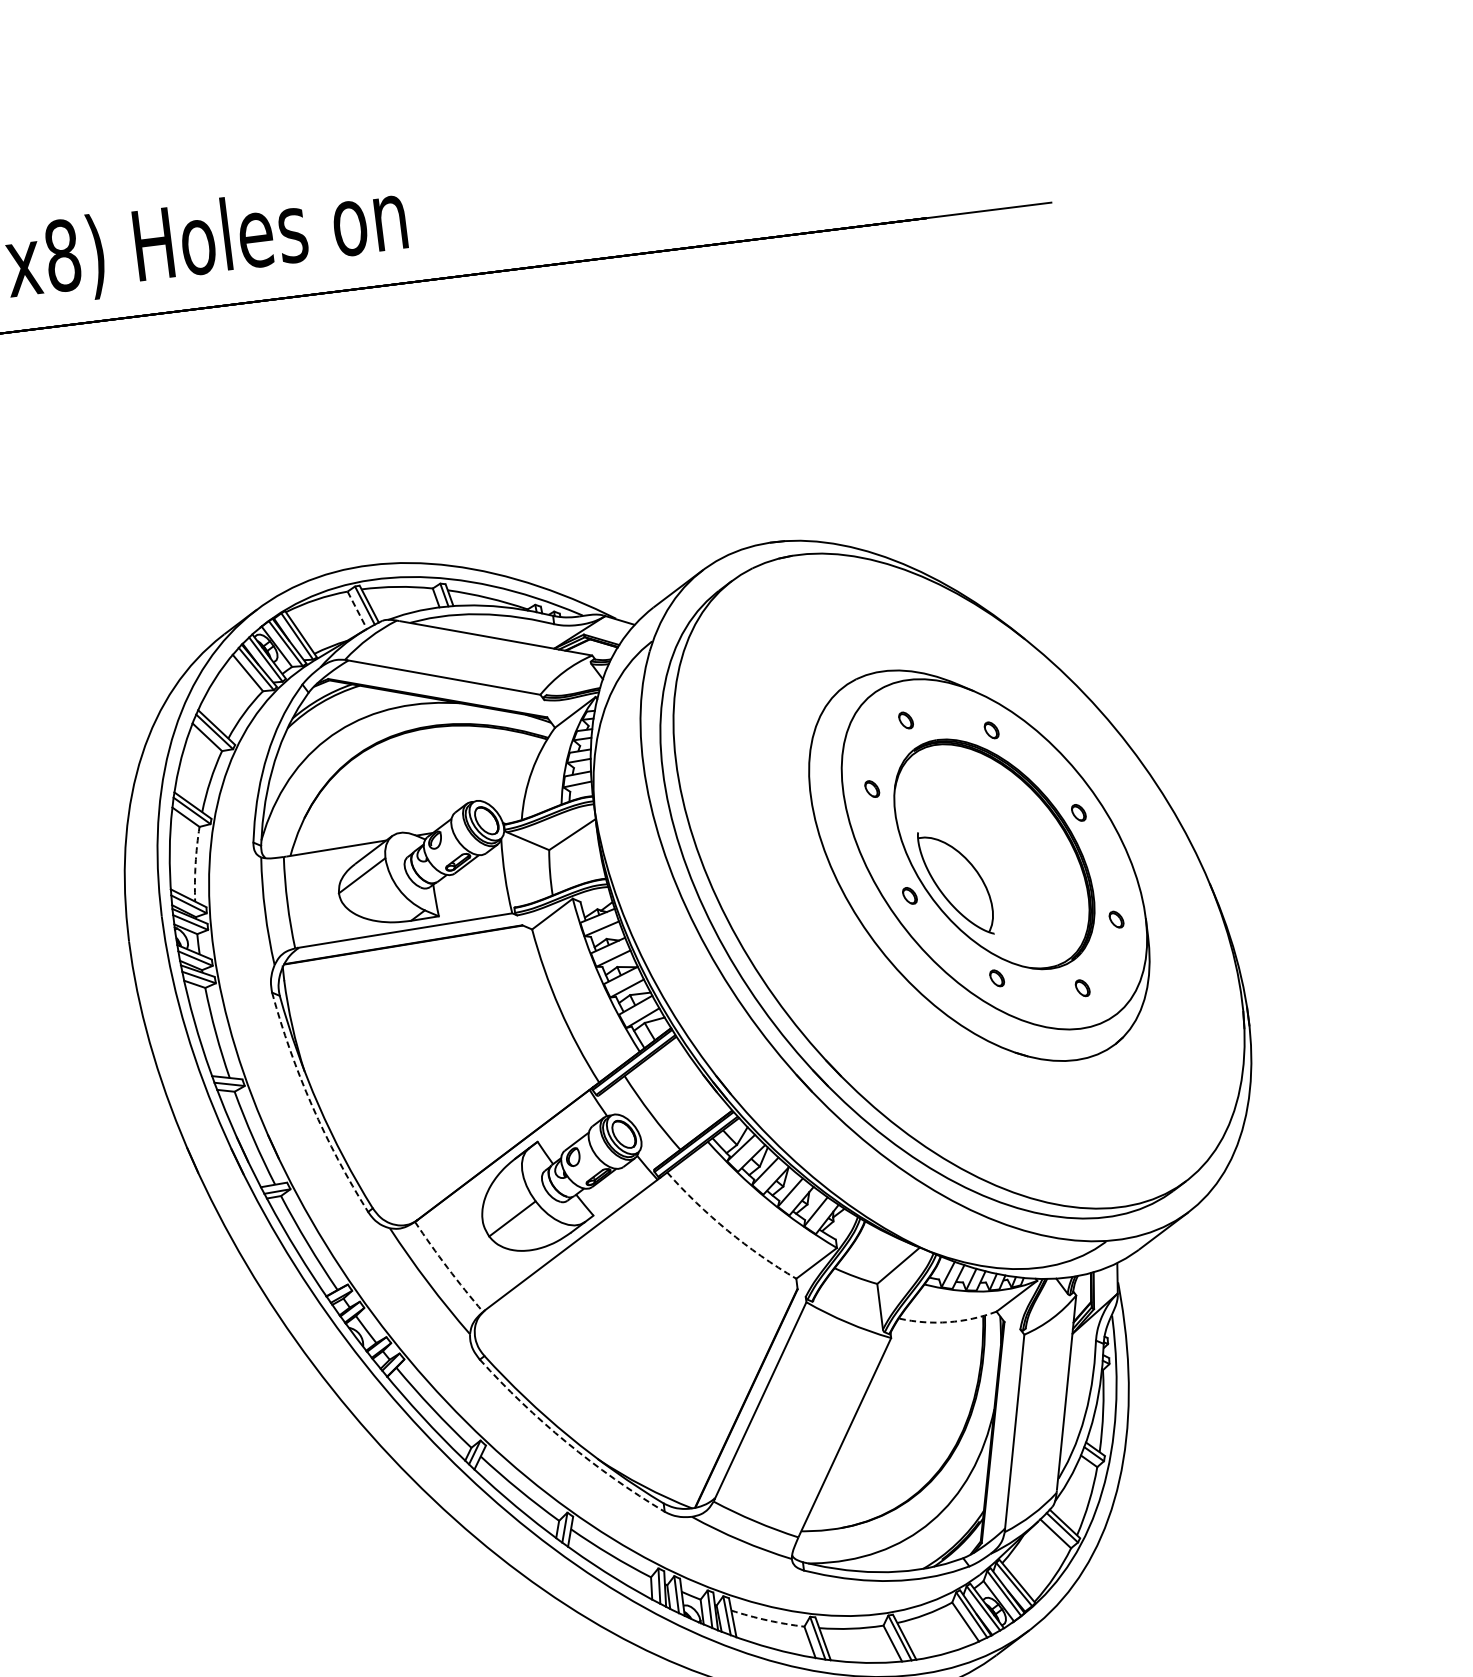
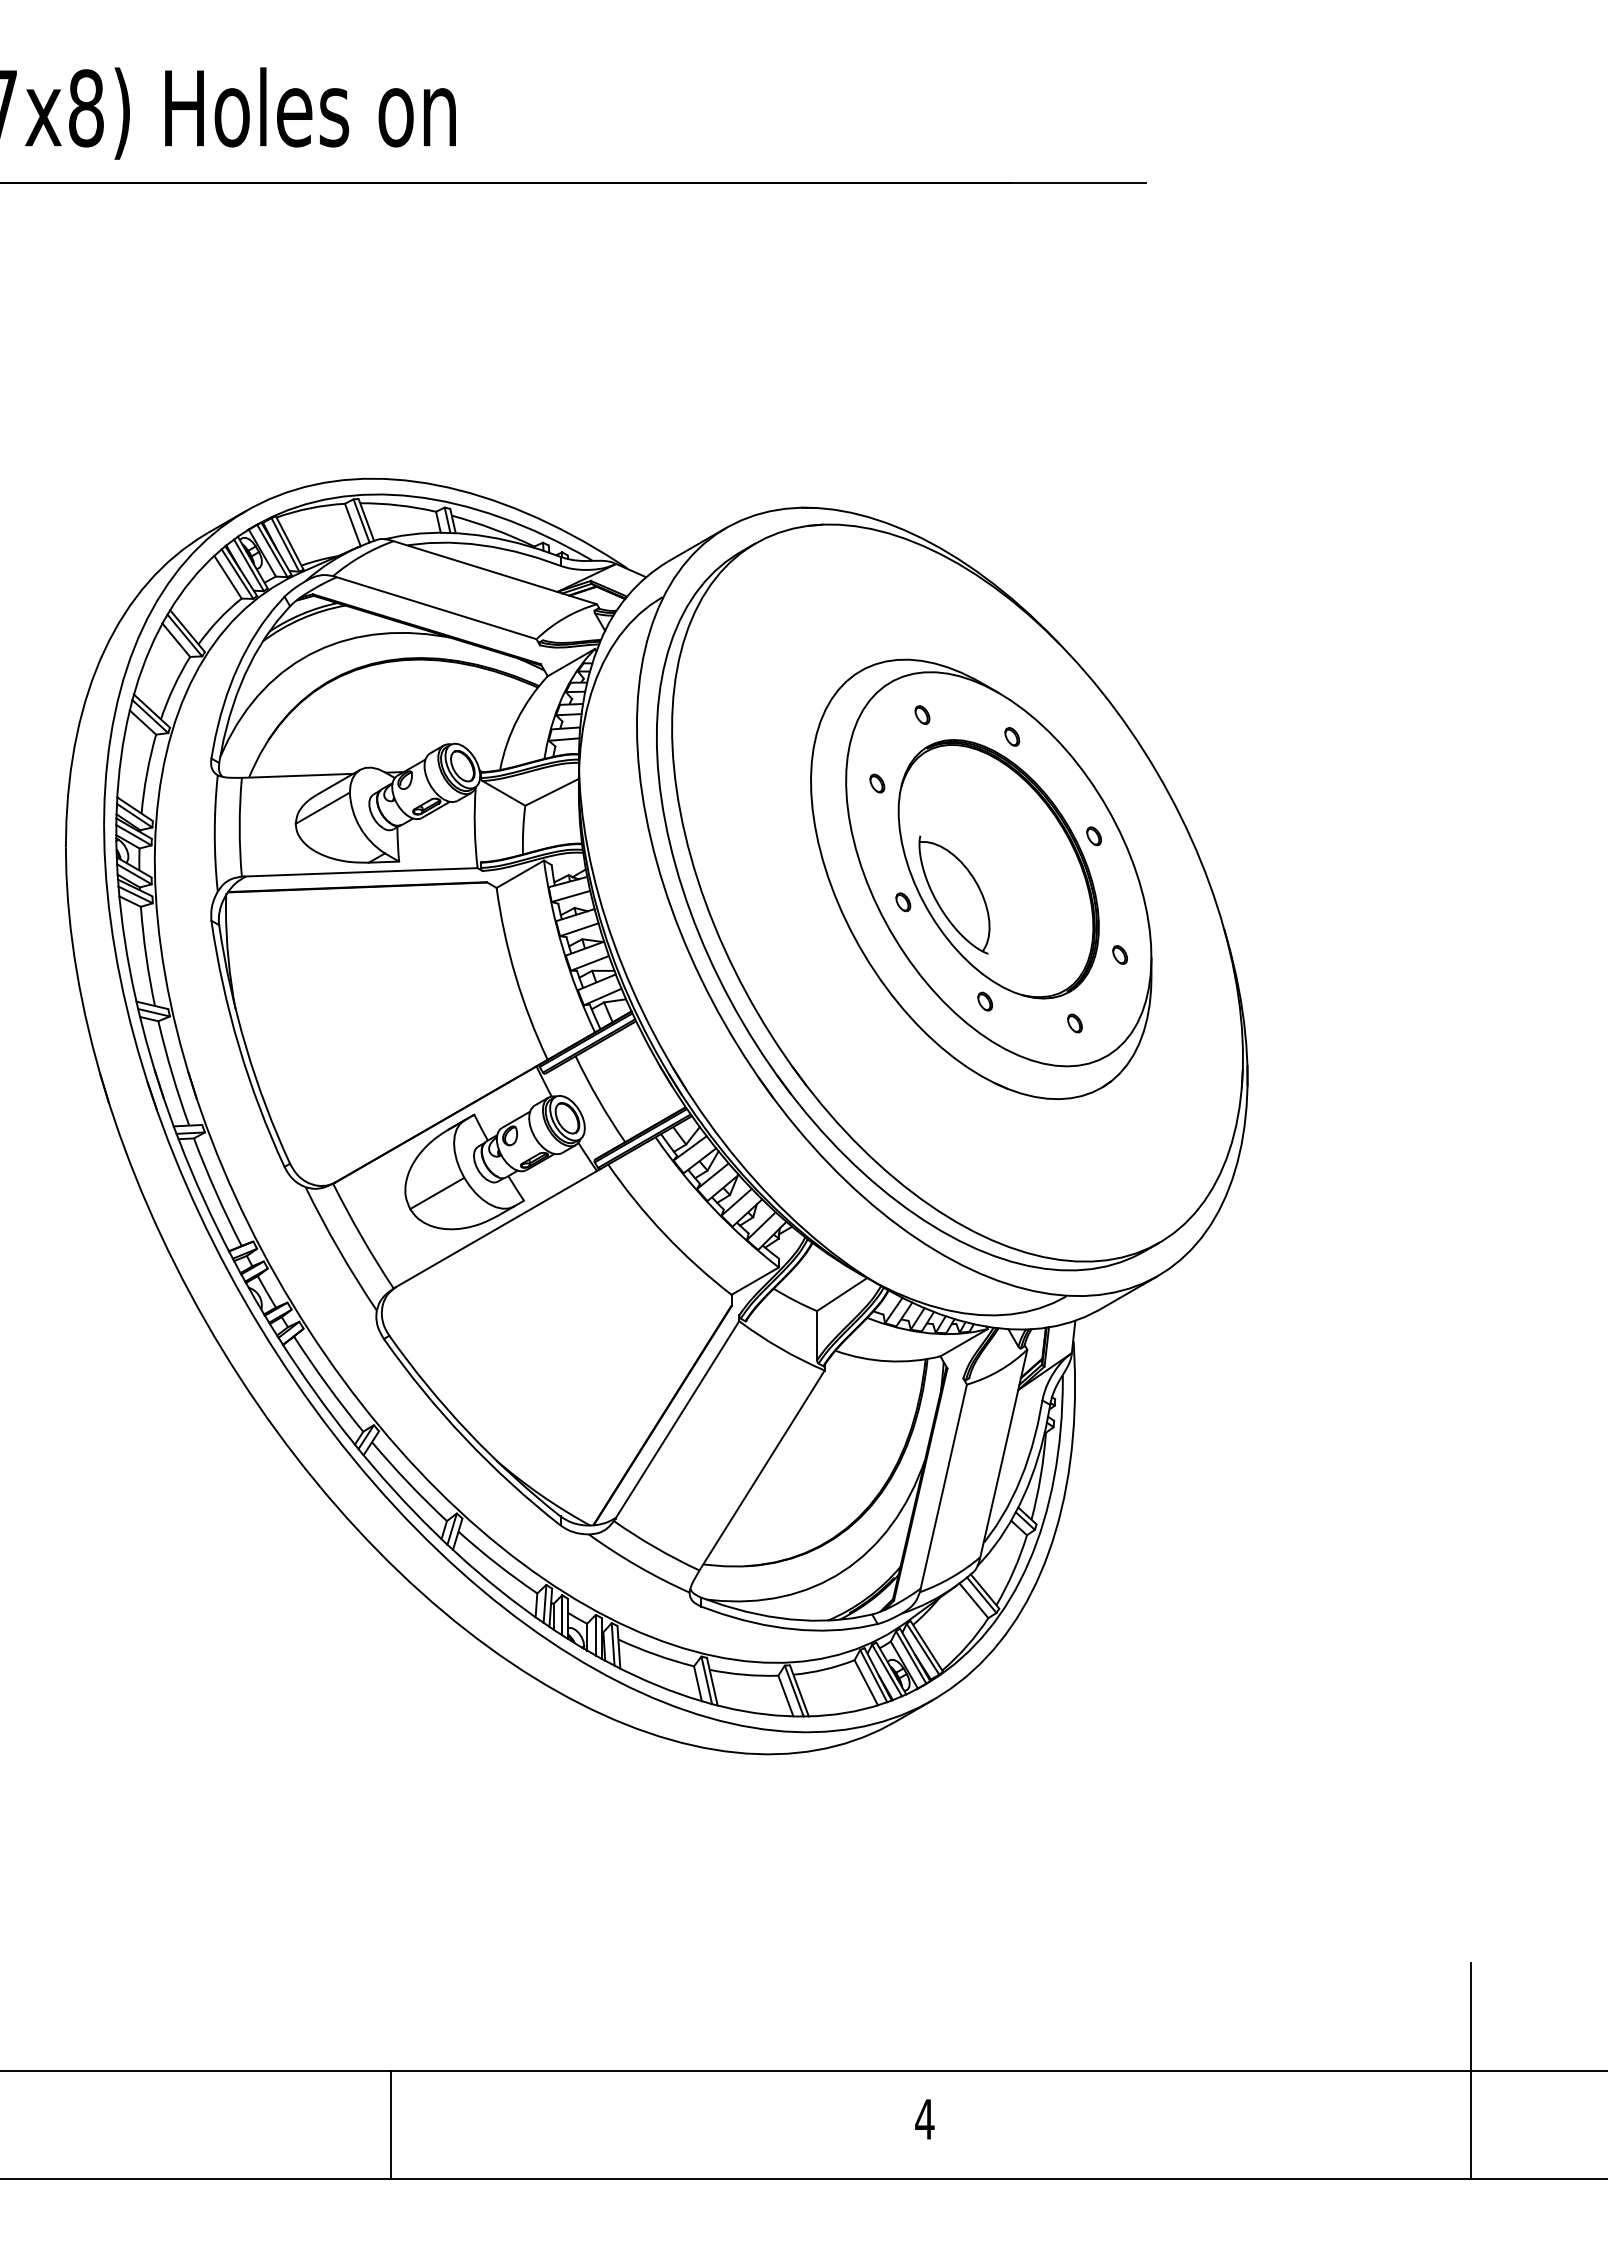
line: (357, 610) -> (352, 525), dashed -> solid
arc: (196, 863) -> (147, 773), dashed -> solid
arc: (312, 1105) -> (239, 1046), dashed -> solid
arc: (727, 1230) -> (664, 1234), dashed -> solid
arc: (447, 1268) -> (361, 1237), dashed -> solid
arc: (948, 1322) -> (887, 1361), dashed -> solid
arc: (566, 1442) -> (465, 1438), dashed -> solid
arc: (767, 1620) -> (655, 1654), dashed -> solid

